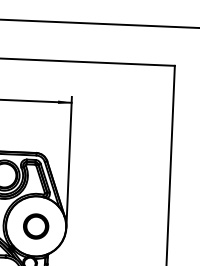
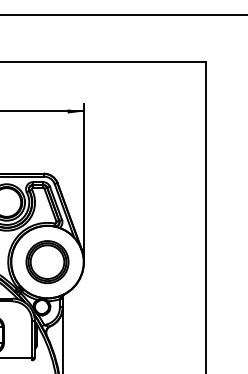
part: (36, 226) -> (47, 262), size x1.43

